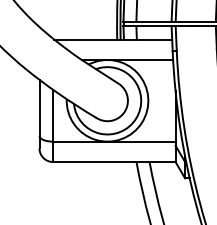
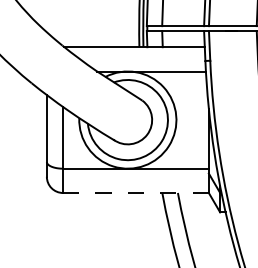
line: (113, 161) -> (135, 192), solid -> dashed

